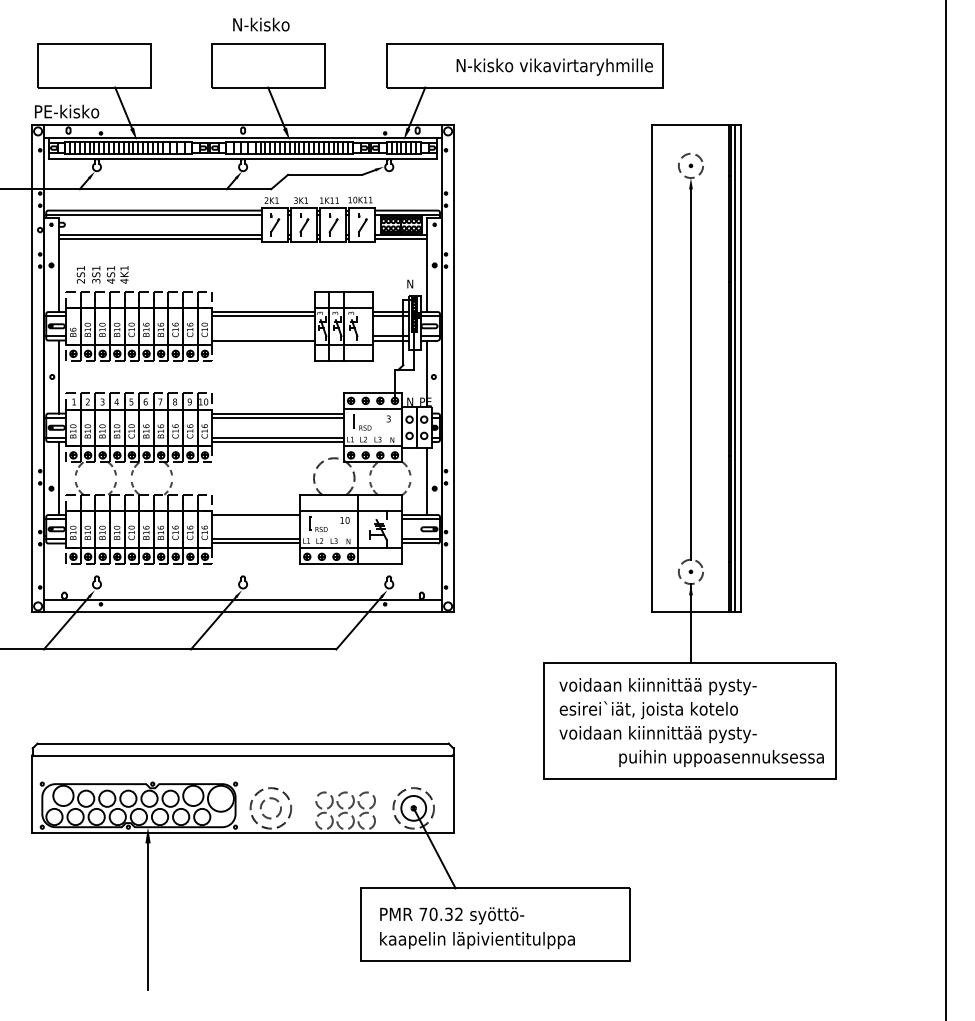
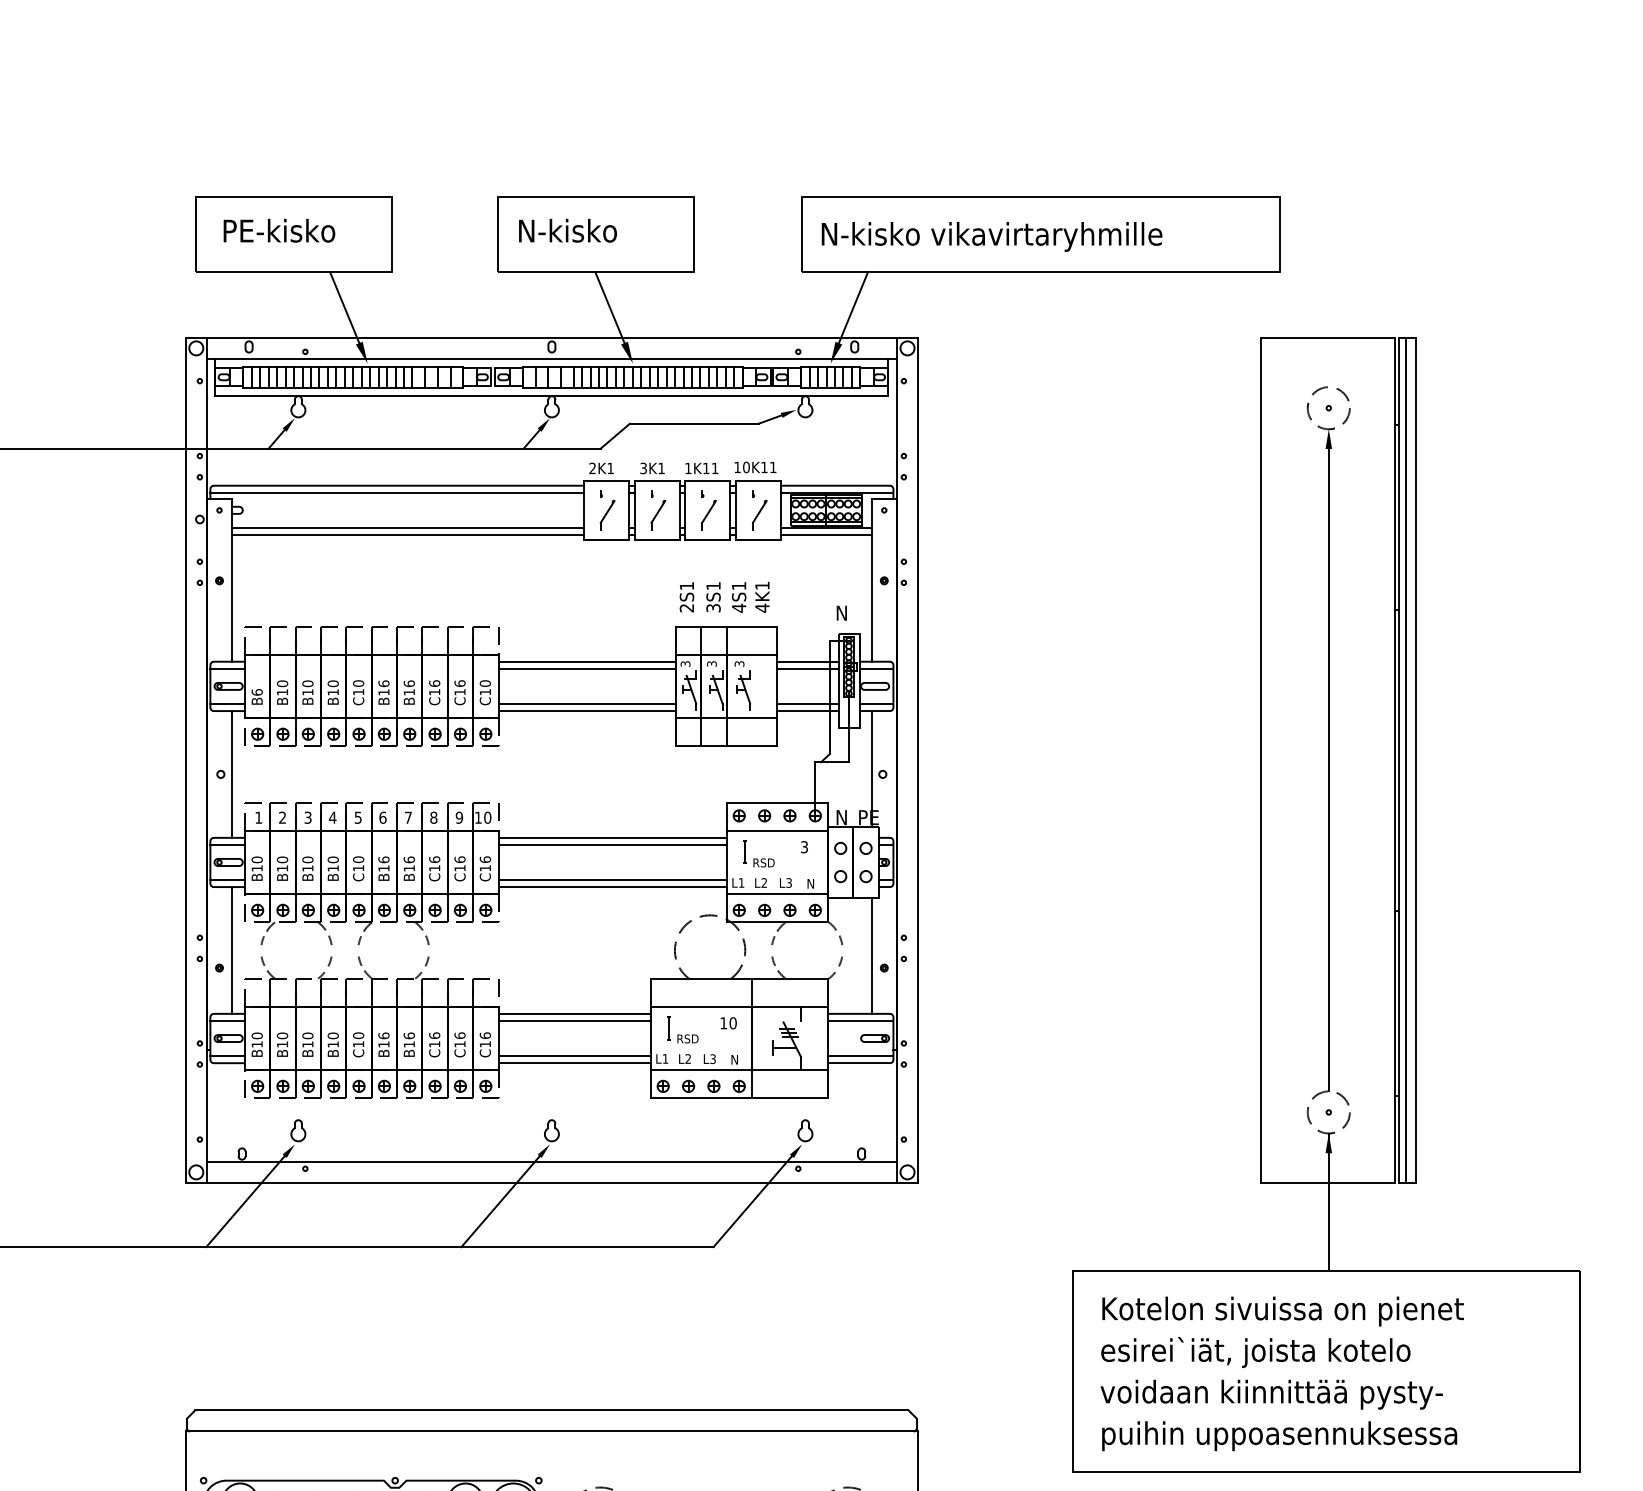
text: (261, 24) -> (568, 230), moved
text: (554, 66) -> (991, 235), moved
text: (67, 111) -> (280, 230), moved
text: (102, 274) -> (724, 596), moved
line: (263, 336) -> (587, 704), added
line: (256, 519) -> (575, 1021), added
text: (663, 686) -> (1281, 1311), voidaan kiinnittää pysty- -> Kotelon sivuissa on pienet
text: (721, 758) -> (1279, 1436), moved

